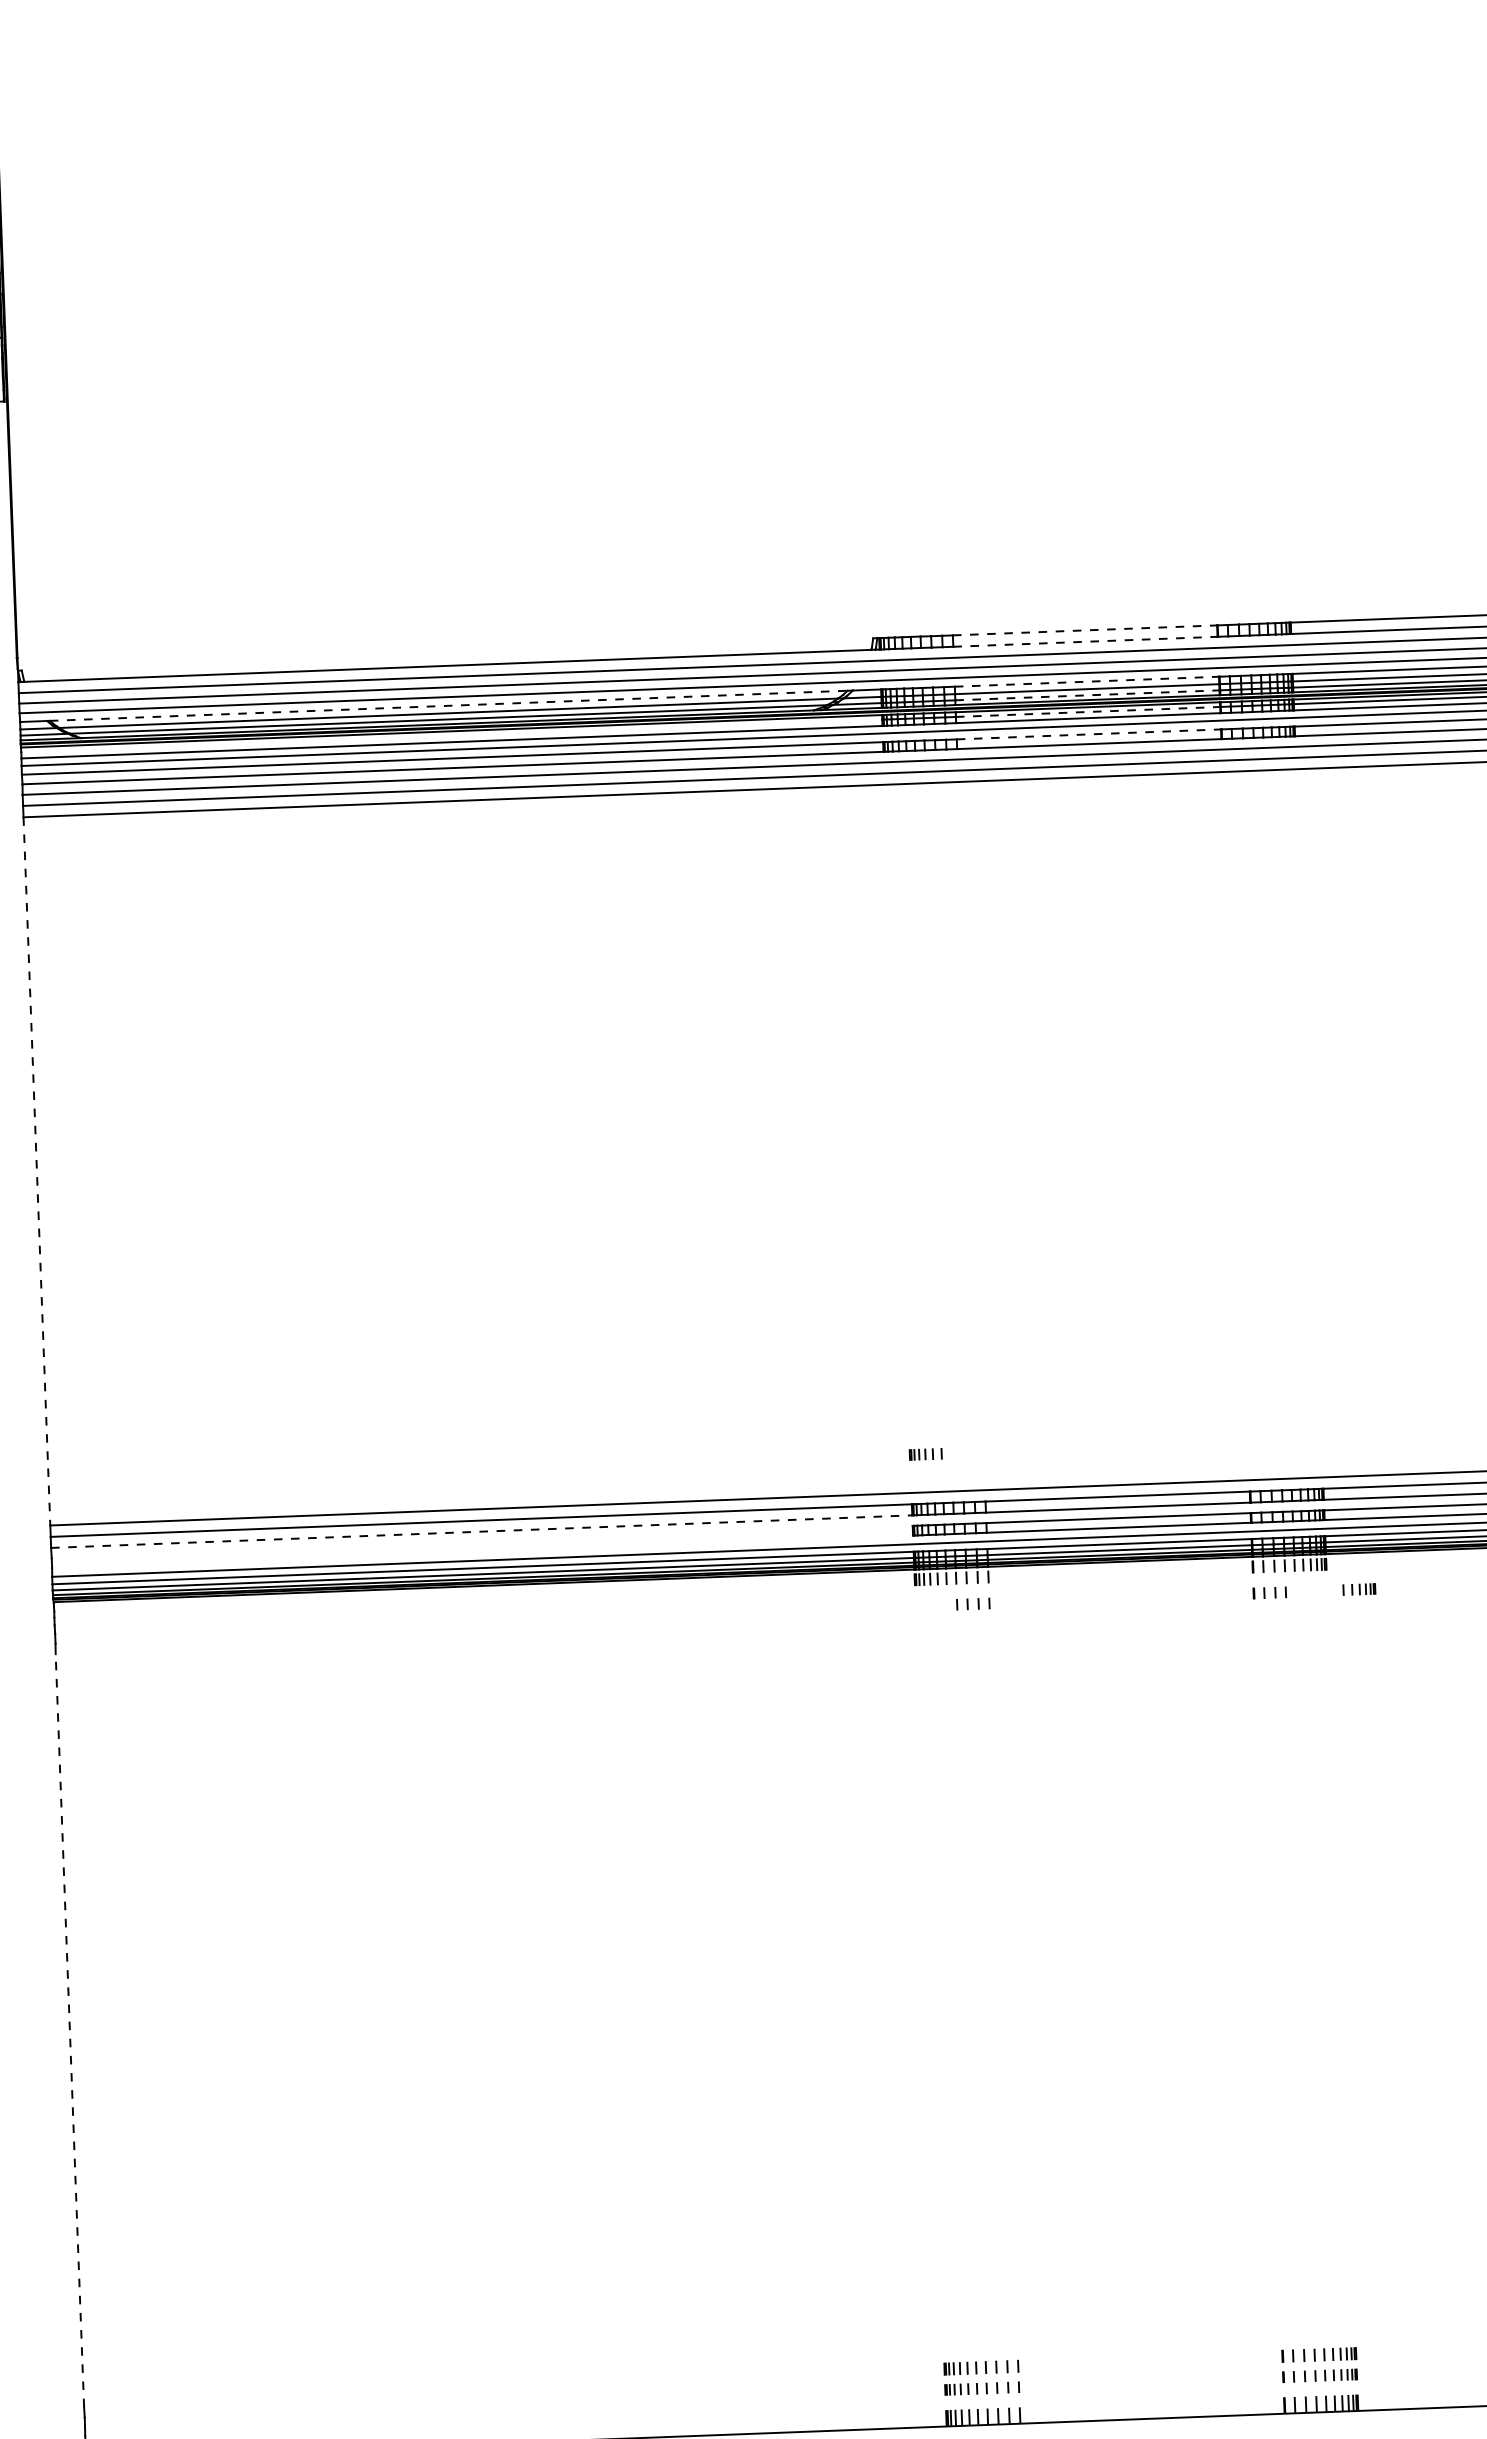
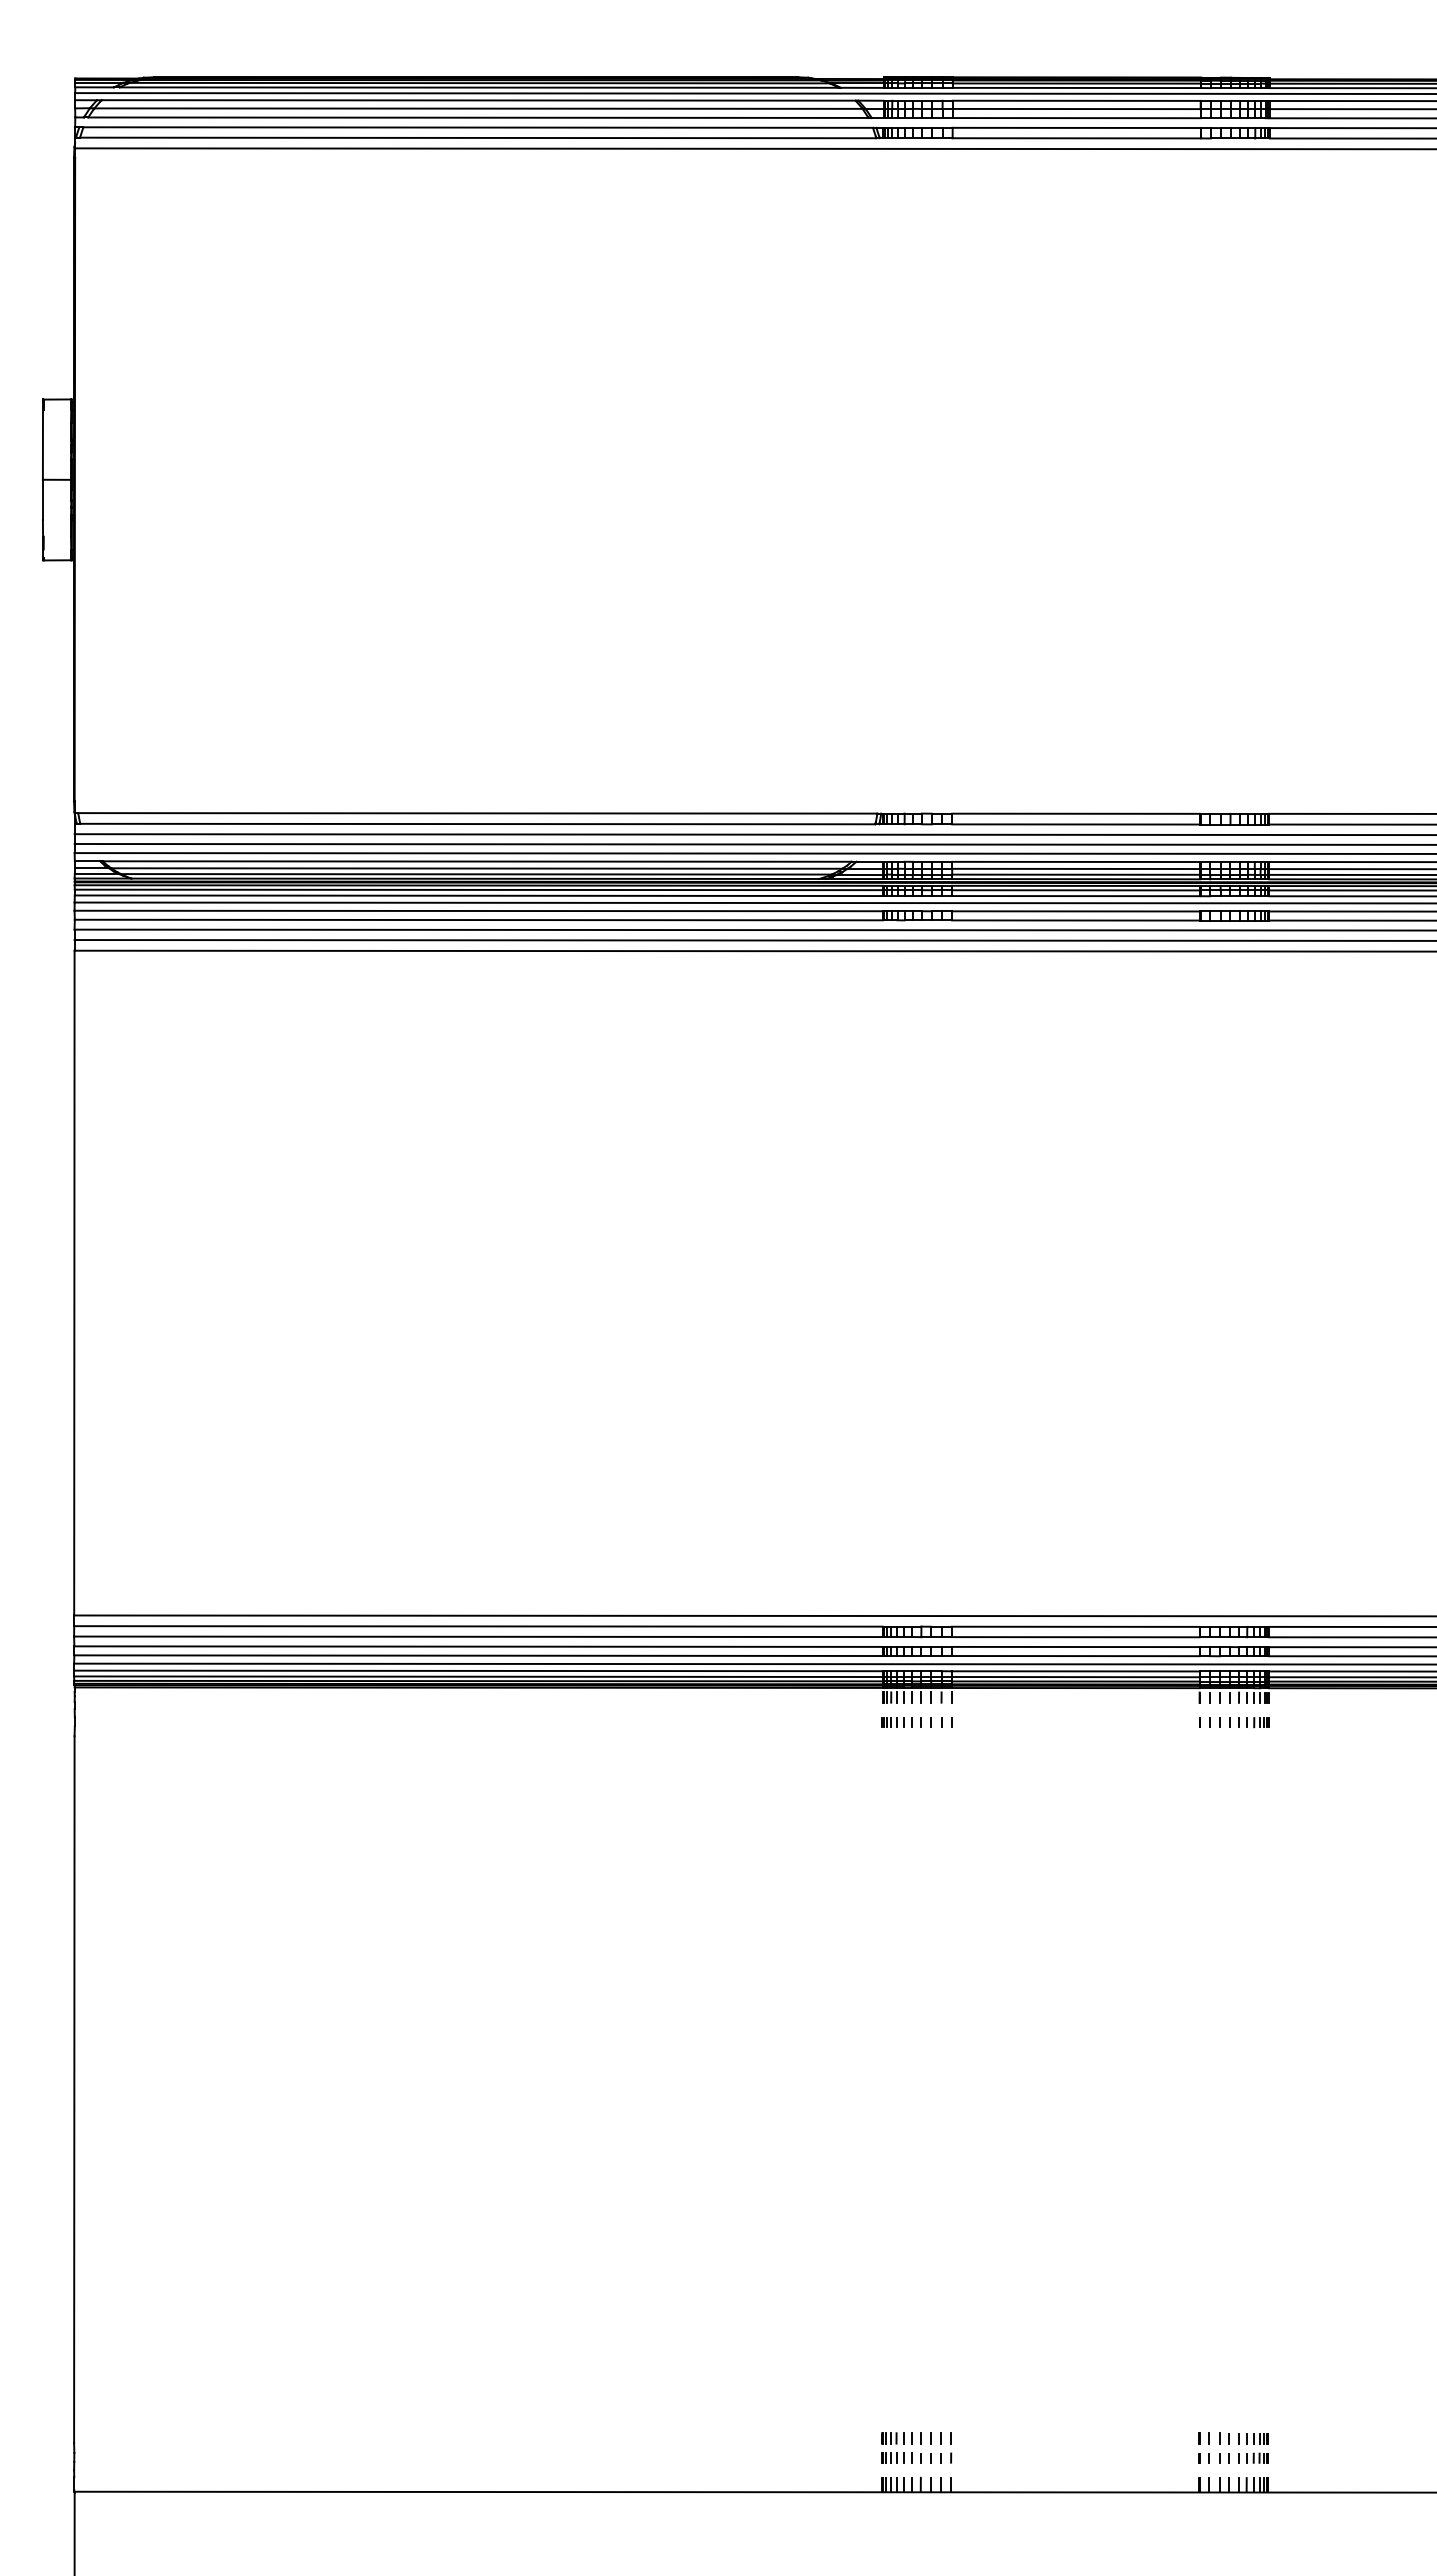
line: (1085, 630) -> (1076, 813), dashed -> solid
line: (1085, 641) -> (1076, 824), dashed -> solid
line: (447, 654) -> (477, 813), added
line: (1087, 681) -> (1076, 861), dashed -> solid
line: (1087, 695) -> (1076, 874), dashed -> solid
line: (449, 705) -> (477, 861), dashed -> solid
line: (1088, 712) -> (1076, 890), dashed -> solid
line: (1089, 734) -> (1076, 911), dashed -> solid
line: (451, 735) -> (478, 889), added
line: (37, 1171) -> (74, 1283), dashed -> solid
part: (924, 1454) -> (896, 1722), moved
line: (481, 1531) -> (478, 1636), dashed -> solid
line: (482, 1541) -> (478, 1646), added
line: (482, 1551) -> (478, 1655), added
part: (1358, 1589) -> (1253, 1722), moved
line: (70, 2030) -> (74, 2089), dashed -> solid

